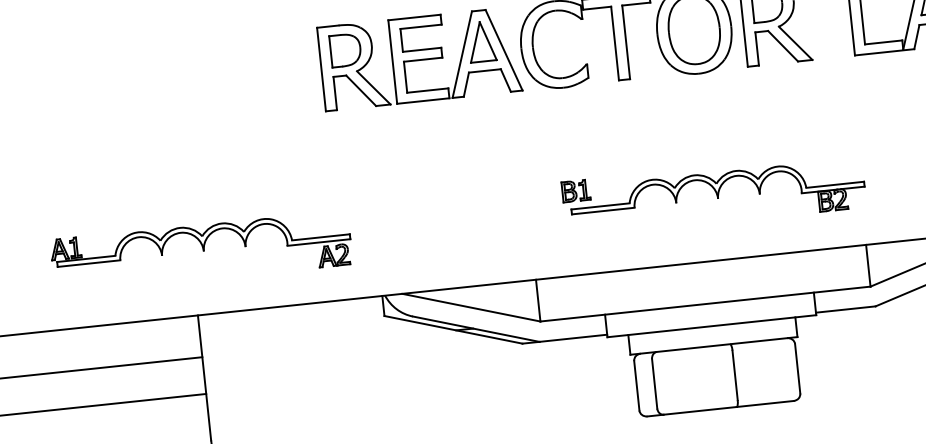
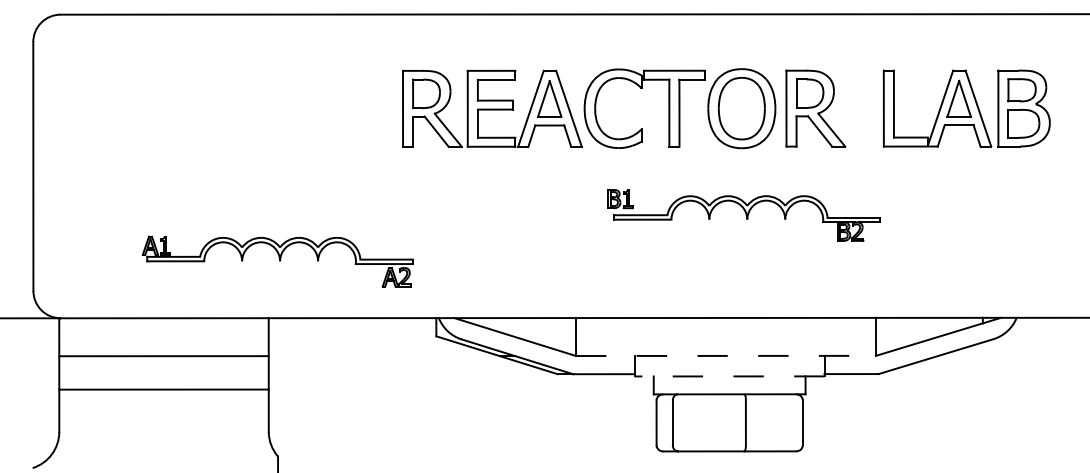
part: (713, 194) -> (743, 215), moved
line: (705, 303) -> (726, 355), solid -> dashed
line: (711, 326) -> (729, 376), solid -> dashed

